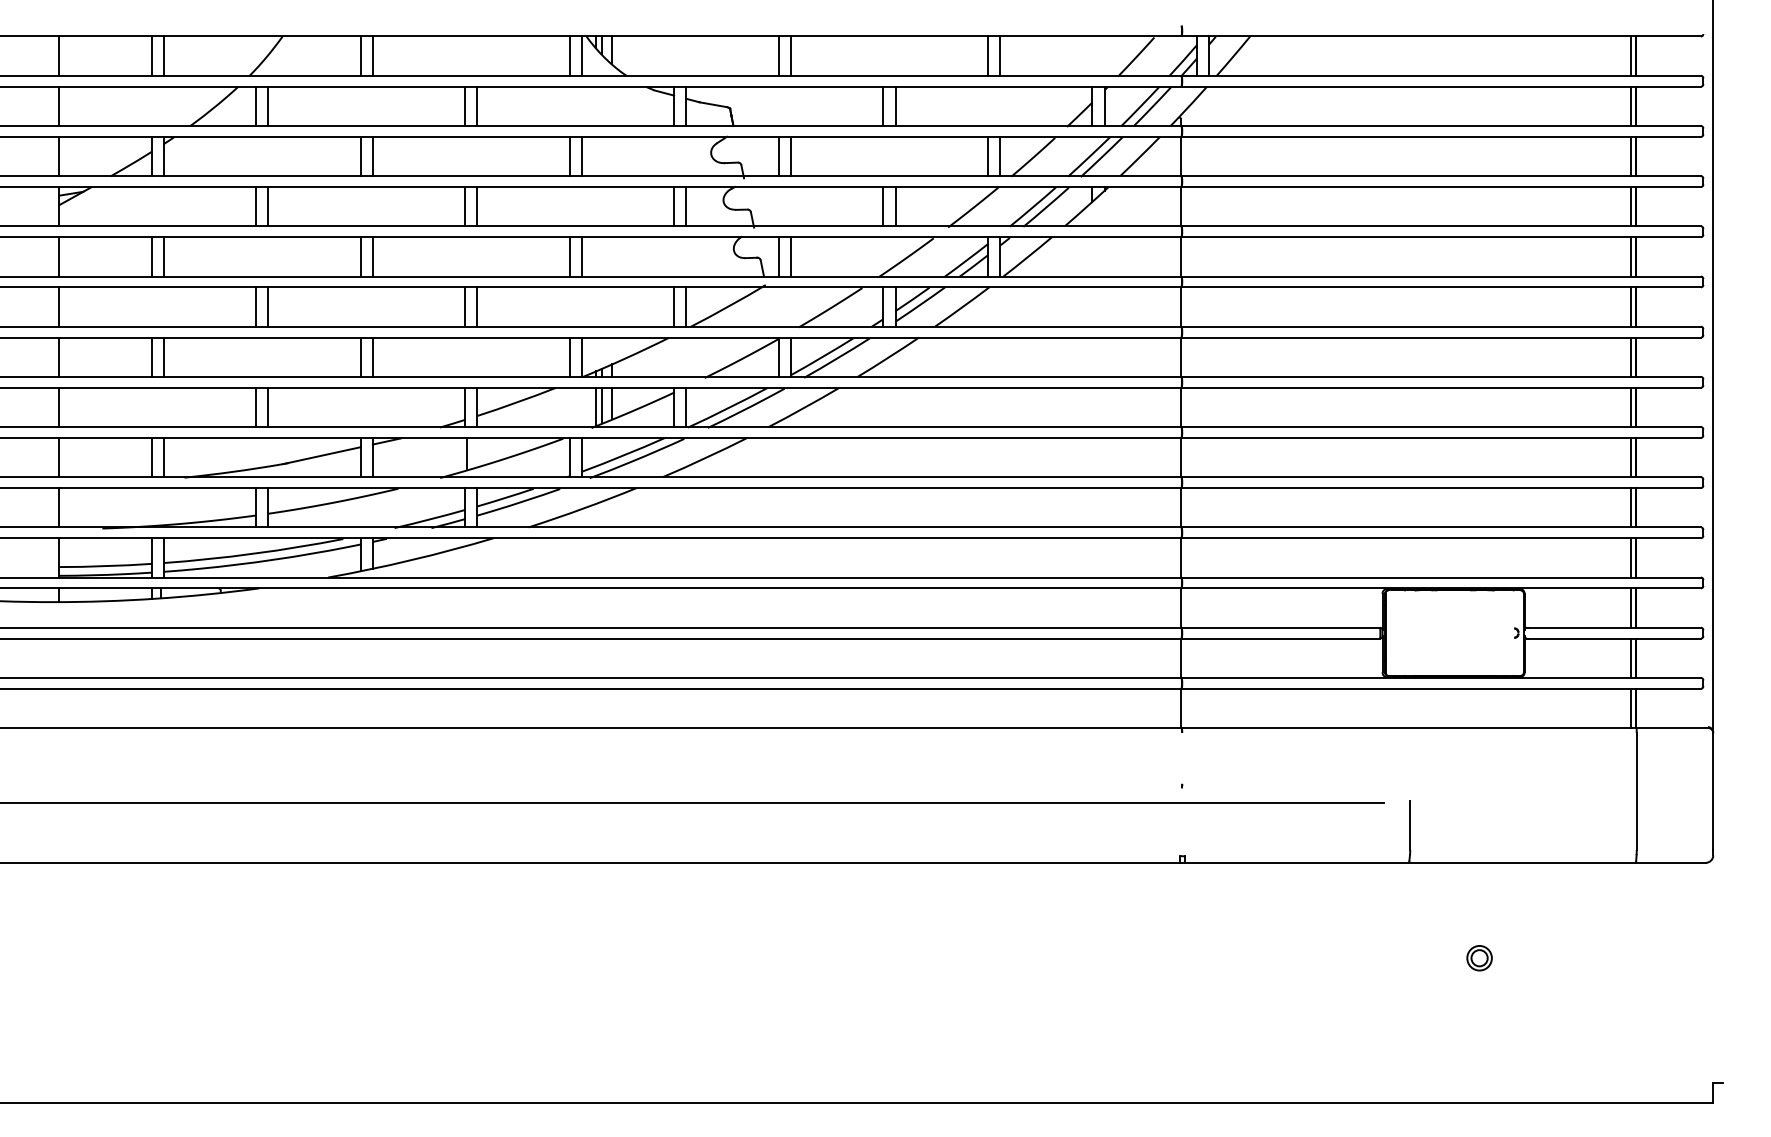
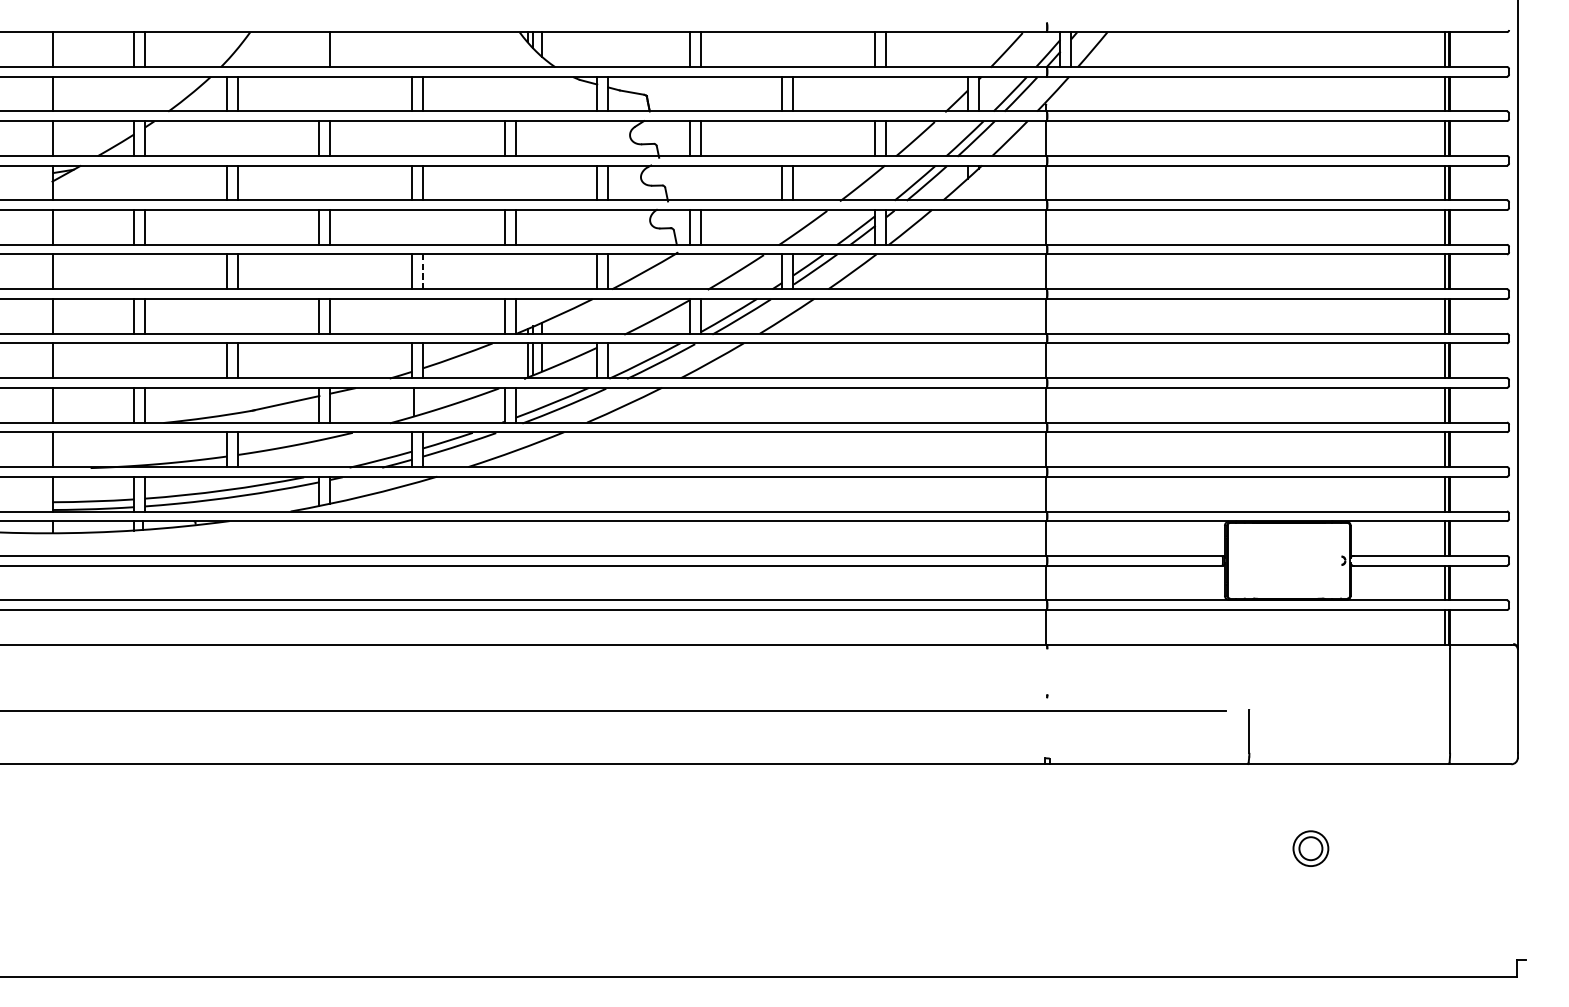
line: (360, 55) -> (319, 48), removed
line: (569, 55) -> (504, 48), removed
line: (581, 55) -> (515, 48), removed
line: (477, 307) -> (423, 272), solid -> dashed
part: (1479, 958) -> (1310, 849), size x1.6

